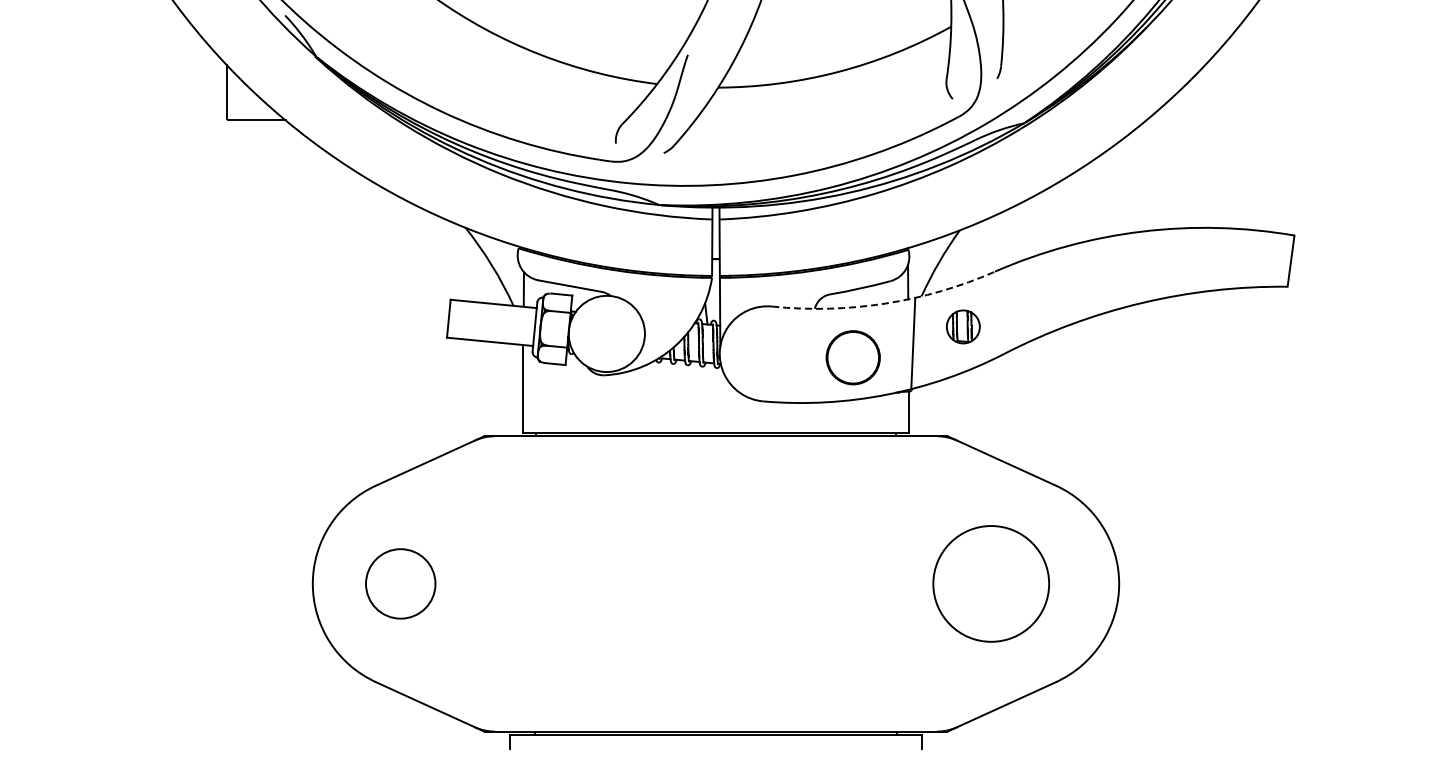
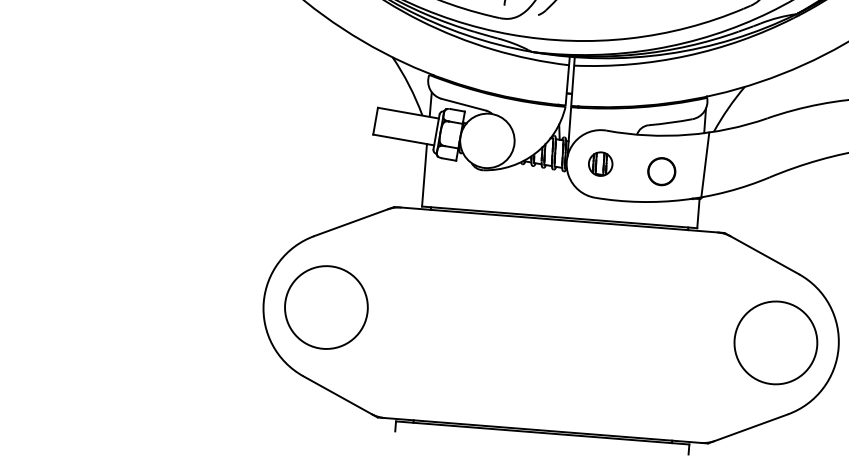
arc: (885, 303) -> (687, 134), dashed -> solid
part: (963, 326) -> (600, 163), moved
circle: (853, 357) -> (661, 171), size x0.71
circle: (400, 583) -> (326, 307), size x1.67
circle: (990, 583) -> (775, 342), moved

